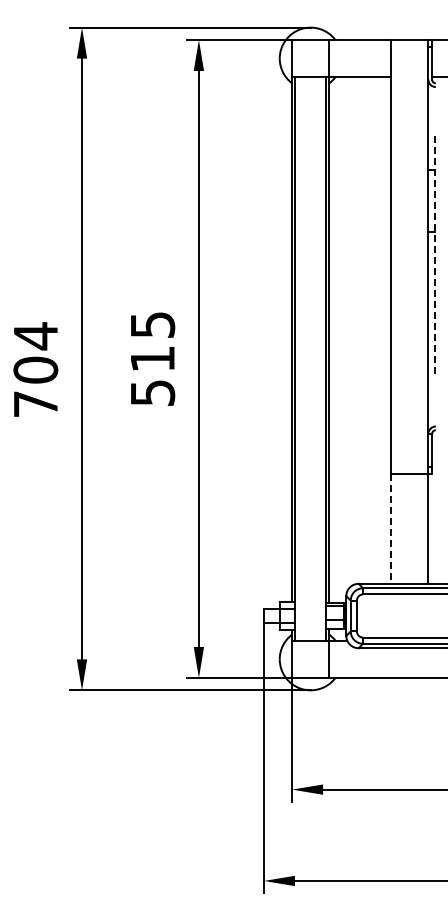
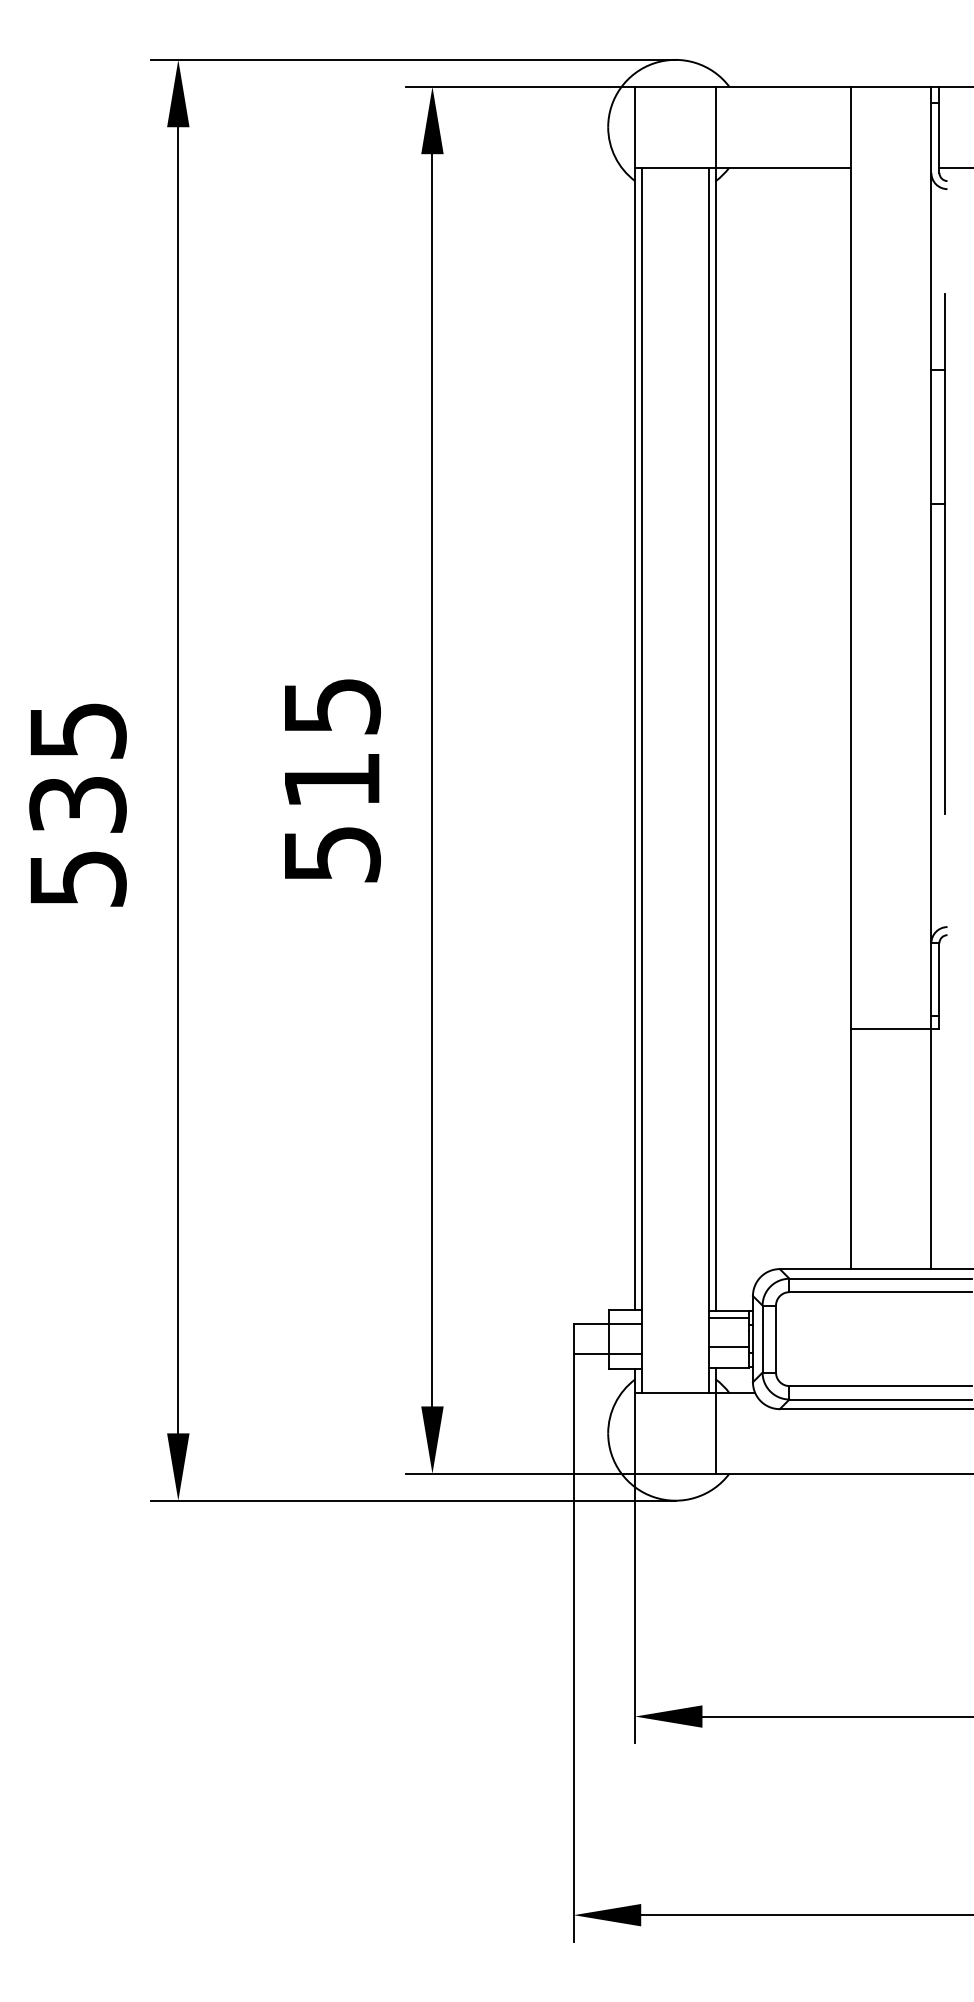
line: (434, 254) -> (944, 553), dashed -> solid
text: (35, 369) -> (77, 803), 704 -> 535
line: (391, 529) -> (851, 1151), dashed -> solid

